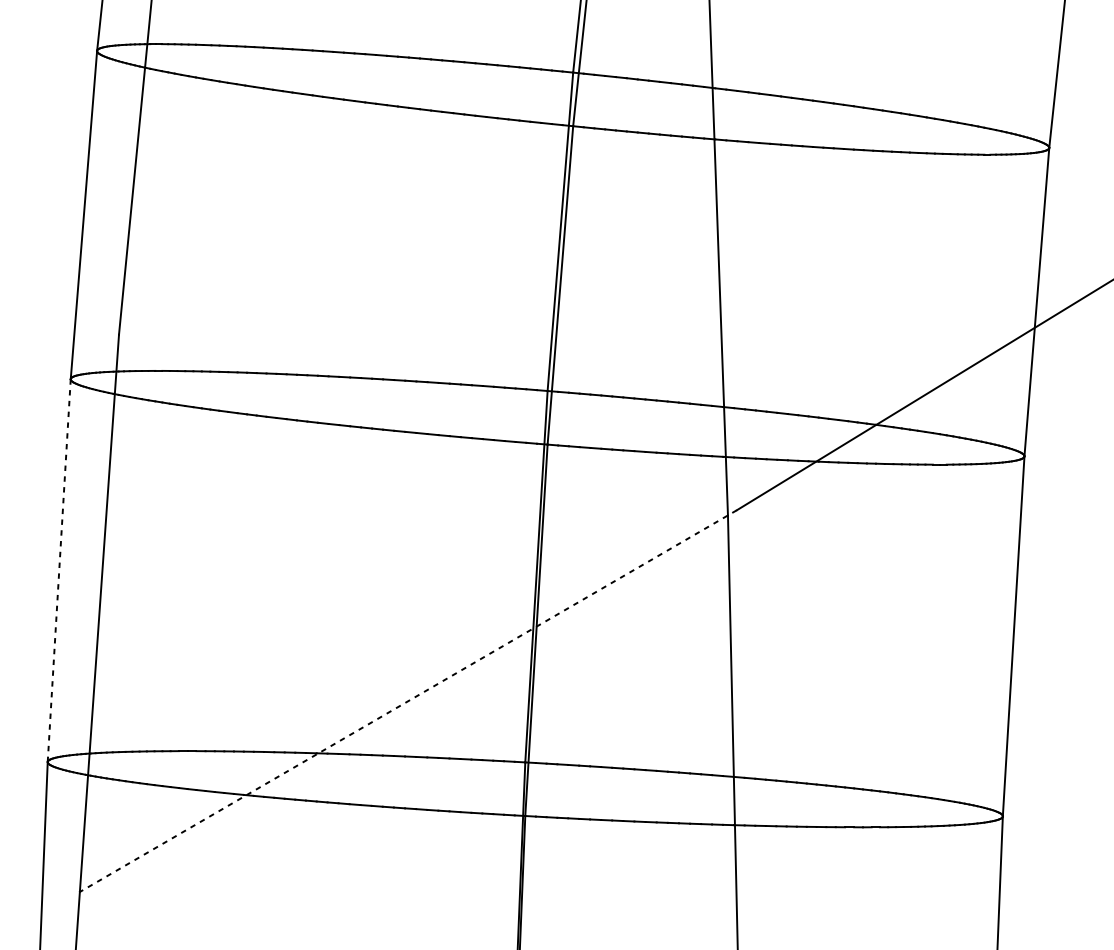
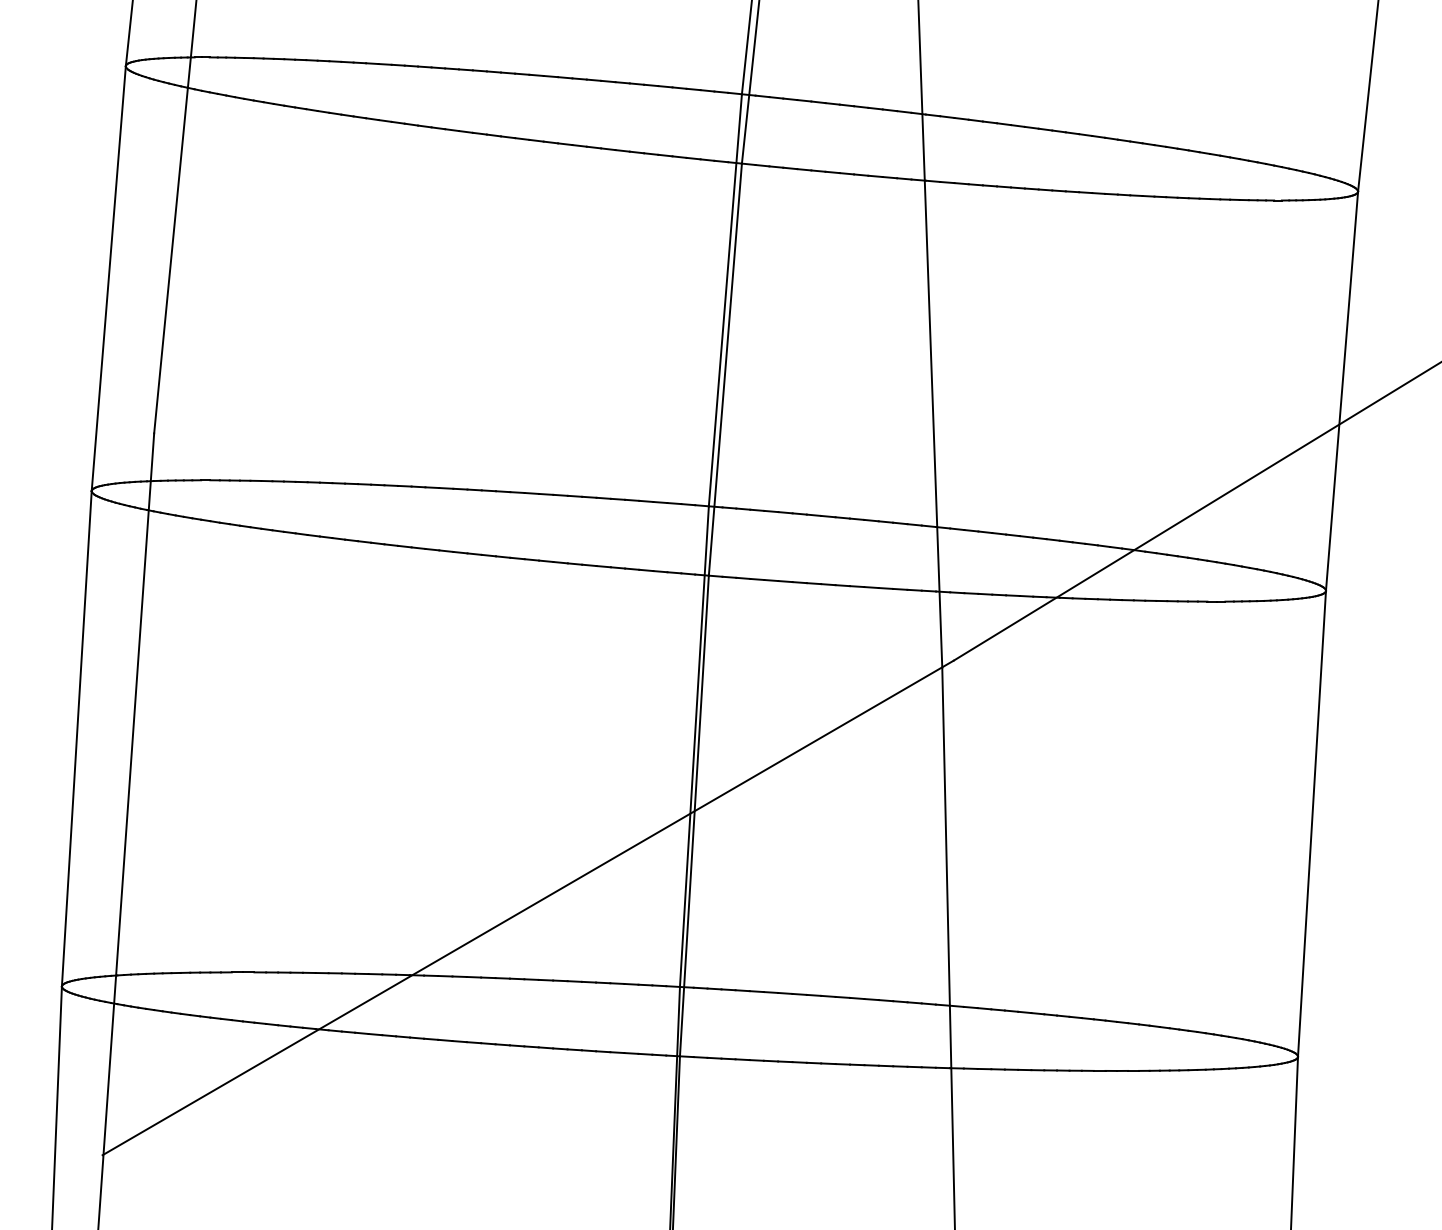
line: (58, 571) -> (76, 739), dashed -> solid
line: (407, 701) -> (527, 908), dashed -> solid

